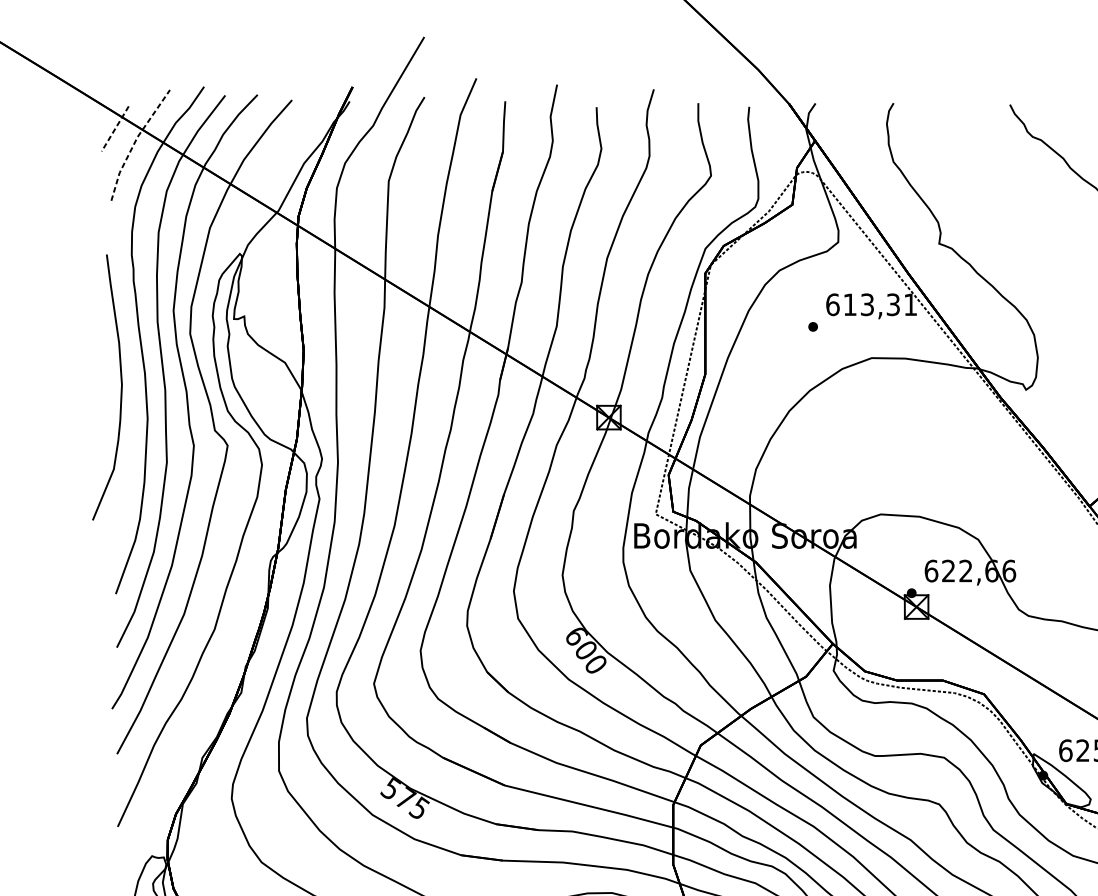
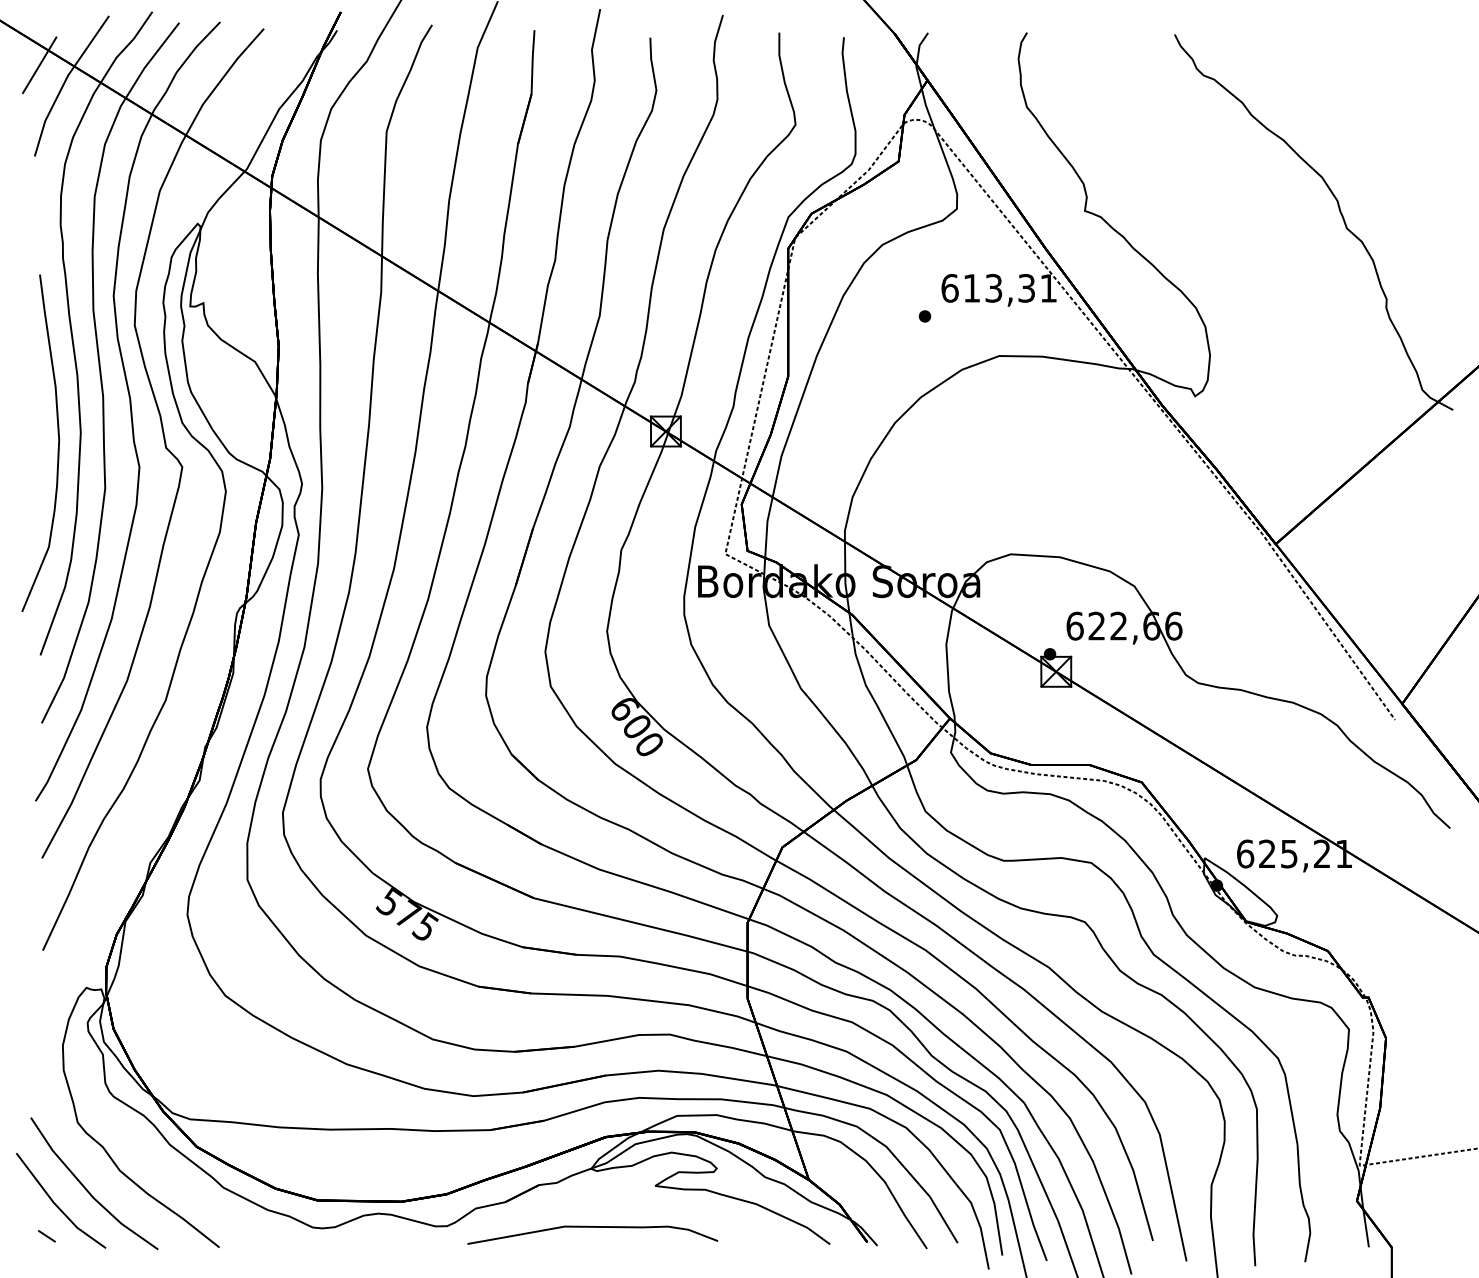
line: (115, 129) -> (39, 65), dashed -> solid
line: (134, 142) -> (64, 82), dashed -> solid
curve: (121, 386) -> (58, 442), moved

